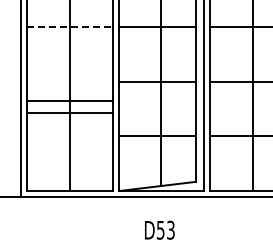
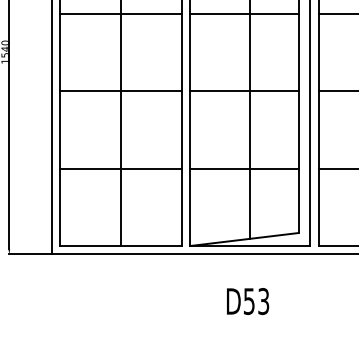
line: (70, 26) -> (121, 13), dashed -> solid
line: (70, 100) -> (121, 90), moved
line: (70, 113) -> (121, 168), moved

